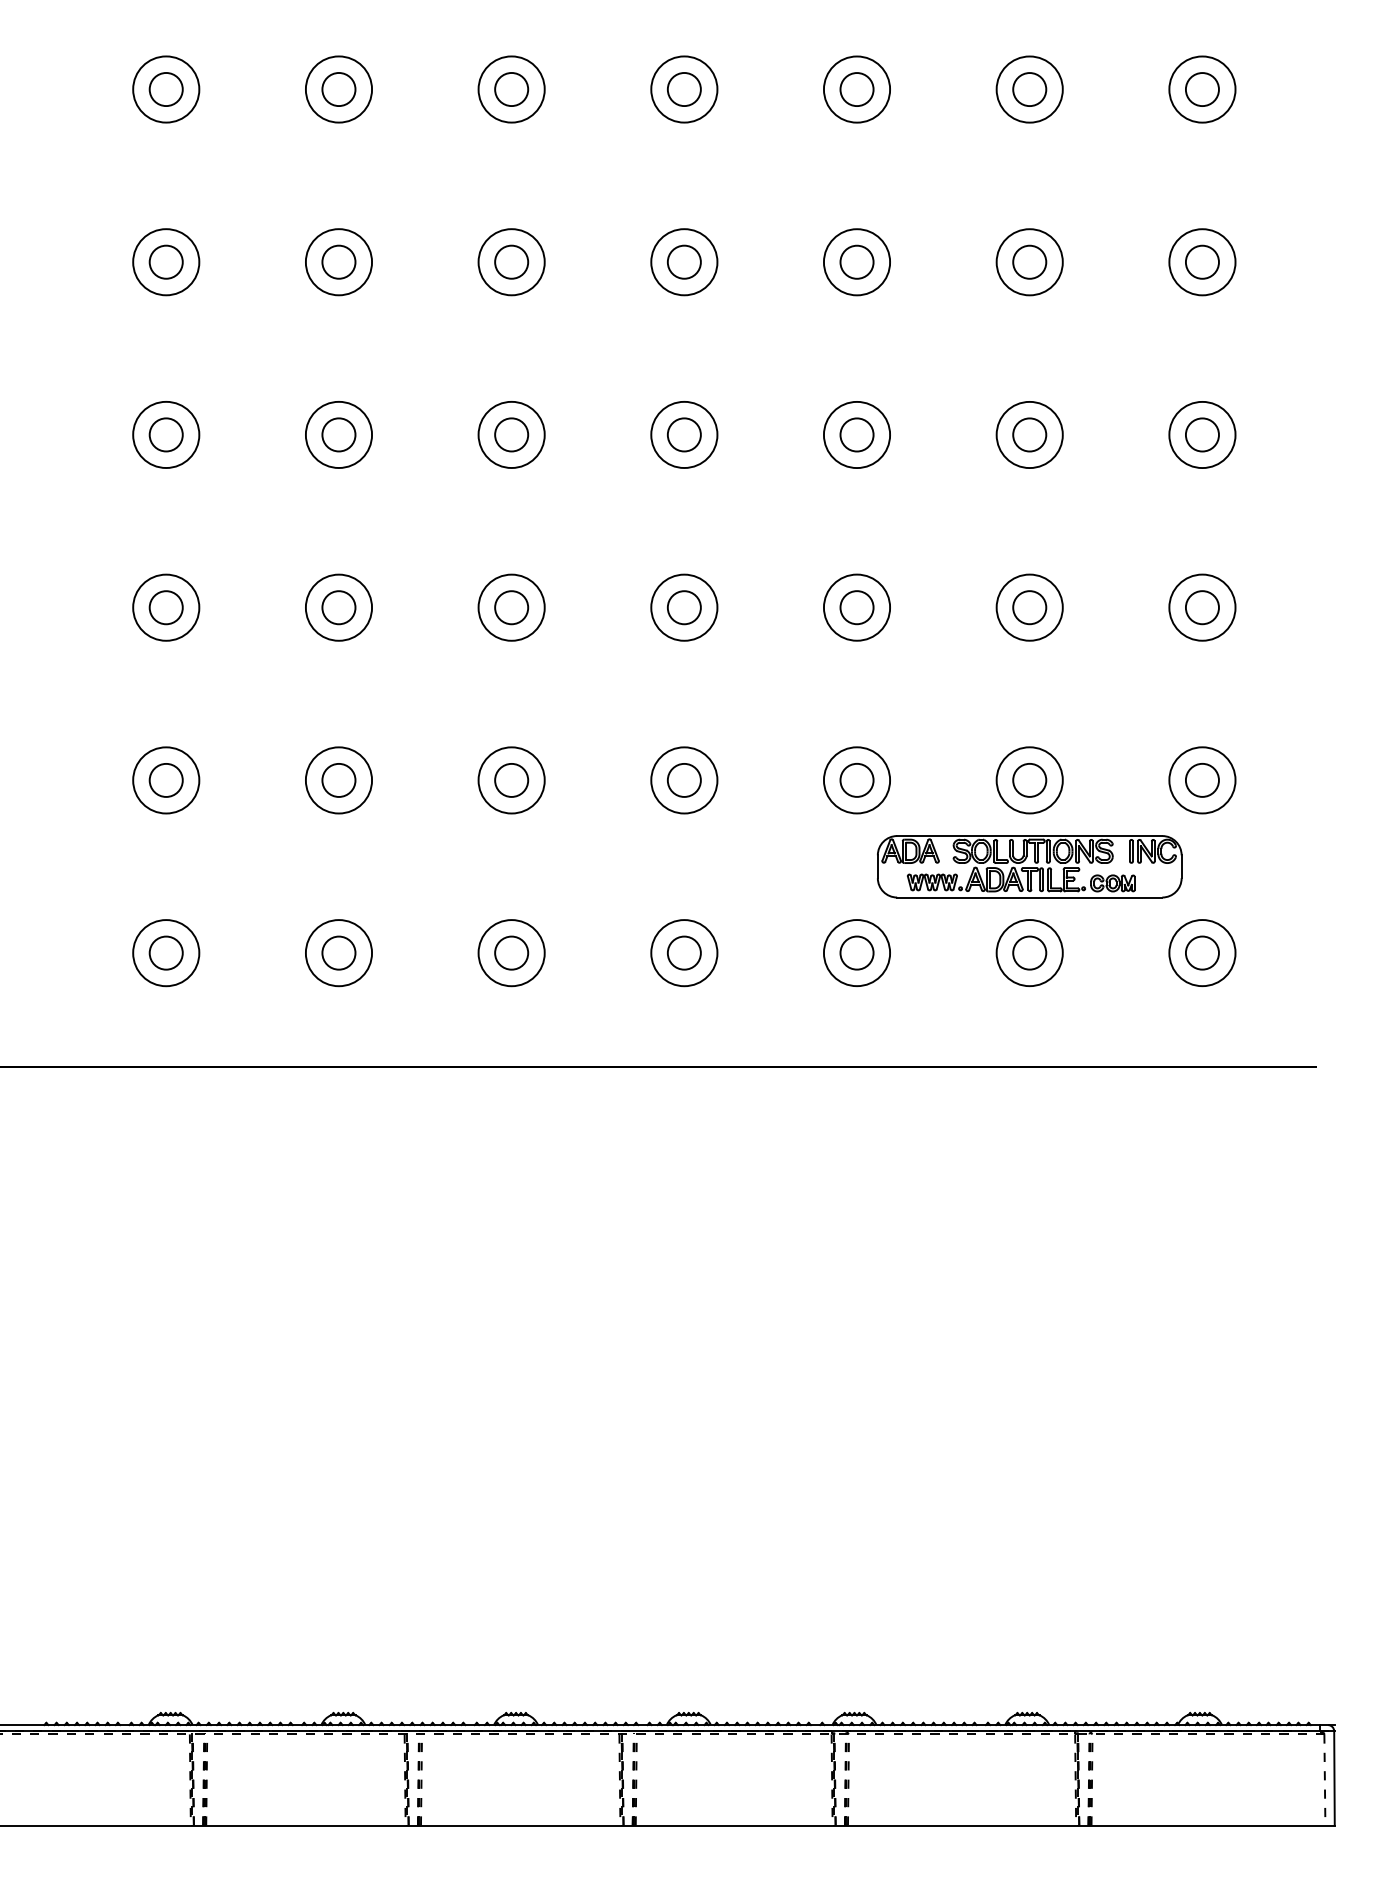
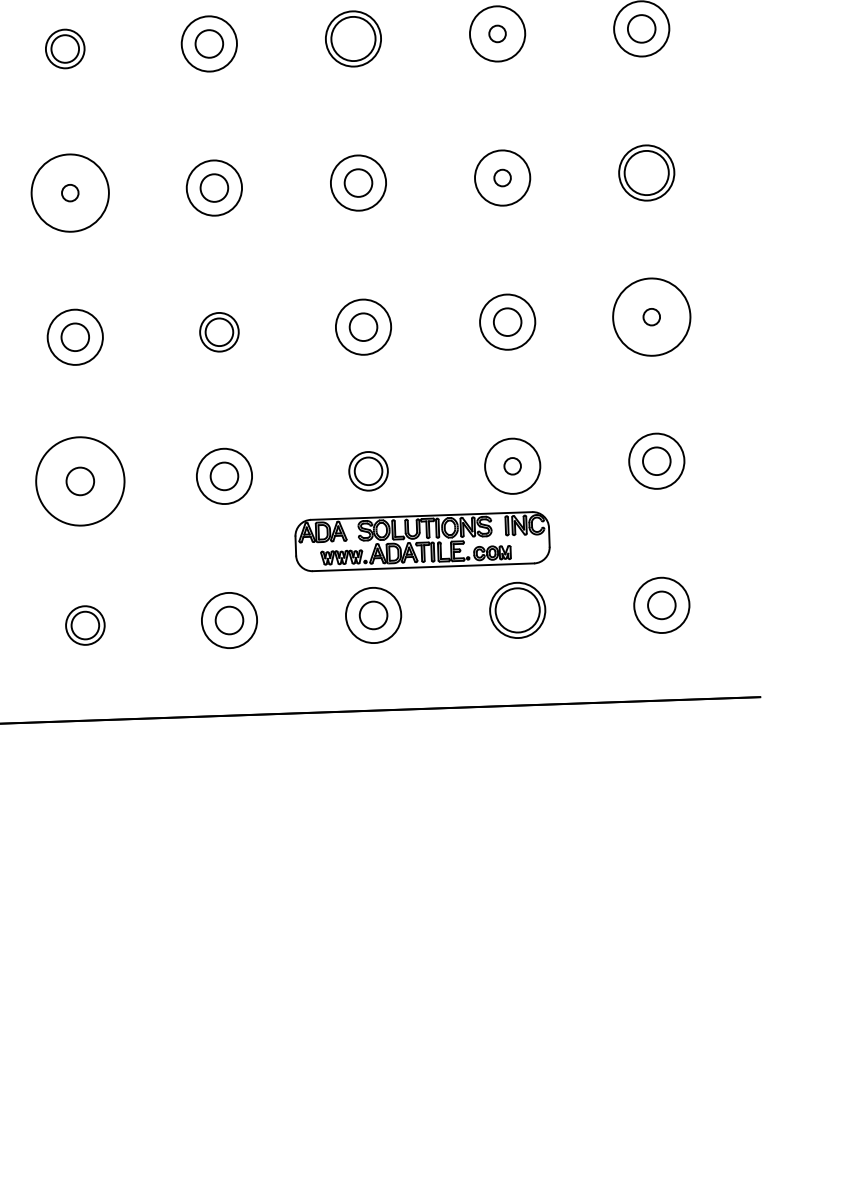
circle: (856, 261) -> (353, 38), size x1.6
circle: (1029, 261) -> (497, 33), size x0.6
circle: (511, 262) -> (65, 49), size x0.7
circle: (511, 434) -> (70, 192), size x0.6
circle: (511, 434) -> (70, 192), size x1.4
circle: (1029, 434) -> (502, 177), size x0.6
circle: (1201, 434) -> (645, 172), size x1.6
circle: (684, 607) -> (219, 332), size x0.7
circle: (1201, 607) -> (650, 317), size x0.6
circle: (1202, 607) -> (651, 317), size x1.4
circle: (1029, 779) -> (512, 465), size x0.6
circle: (511, 780) -> (80, 481), size x1.6
circle: (856, 780) -> (368, 471), size x0.7
part: (1029, 866) -> (422, 541), moved
circle: (1029, 952) -> (517, 609), size x1.6
circle: (511, 953) -> (85, 625), size x0.7

